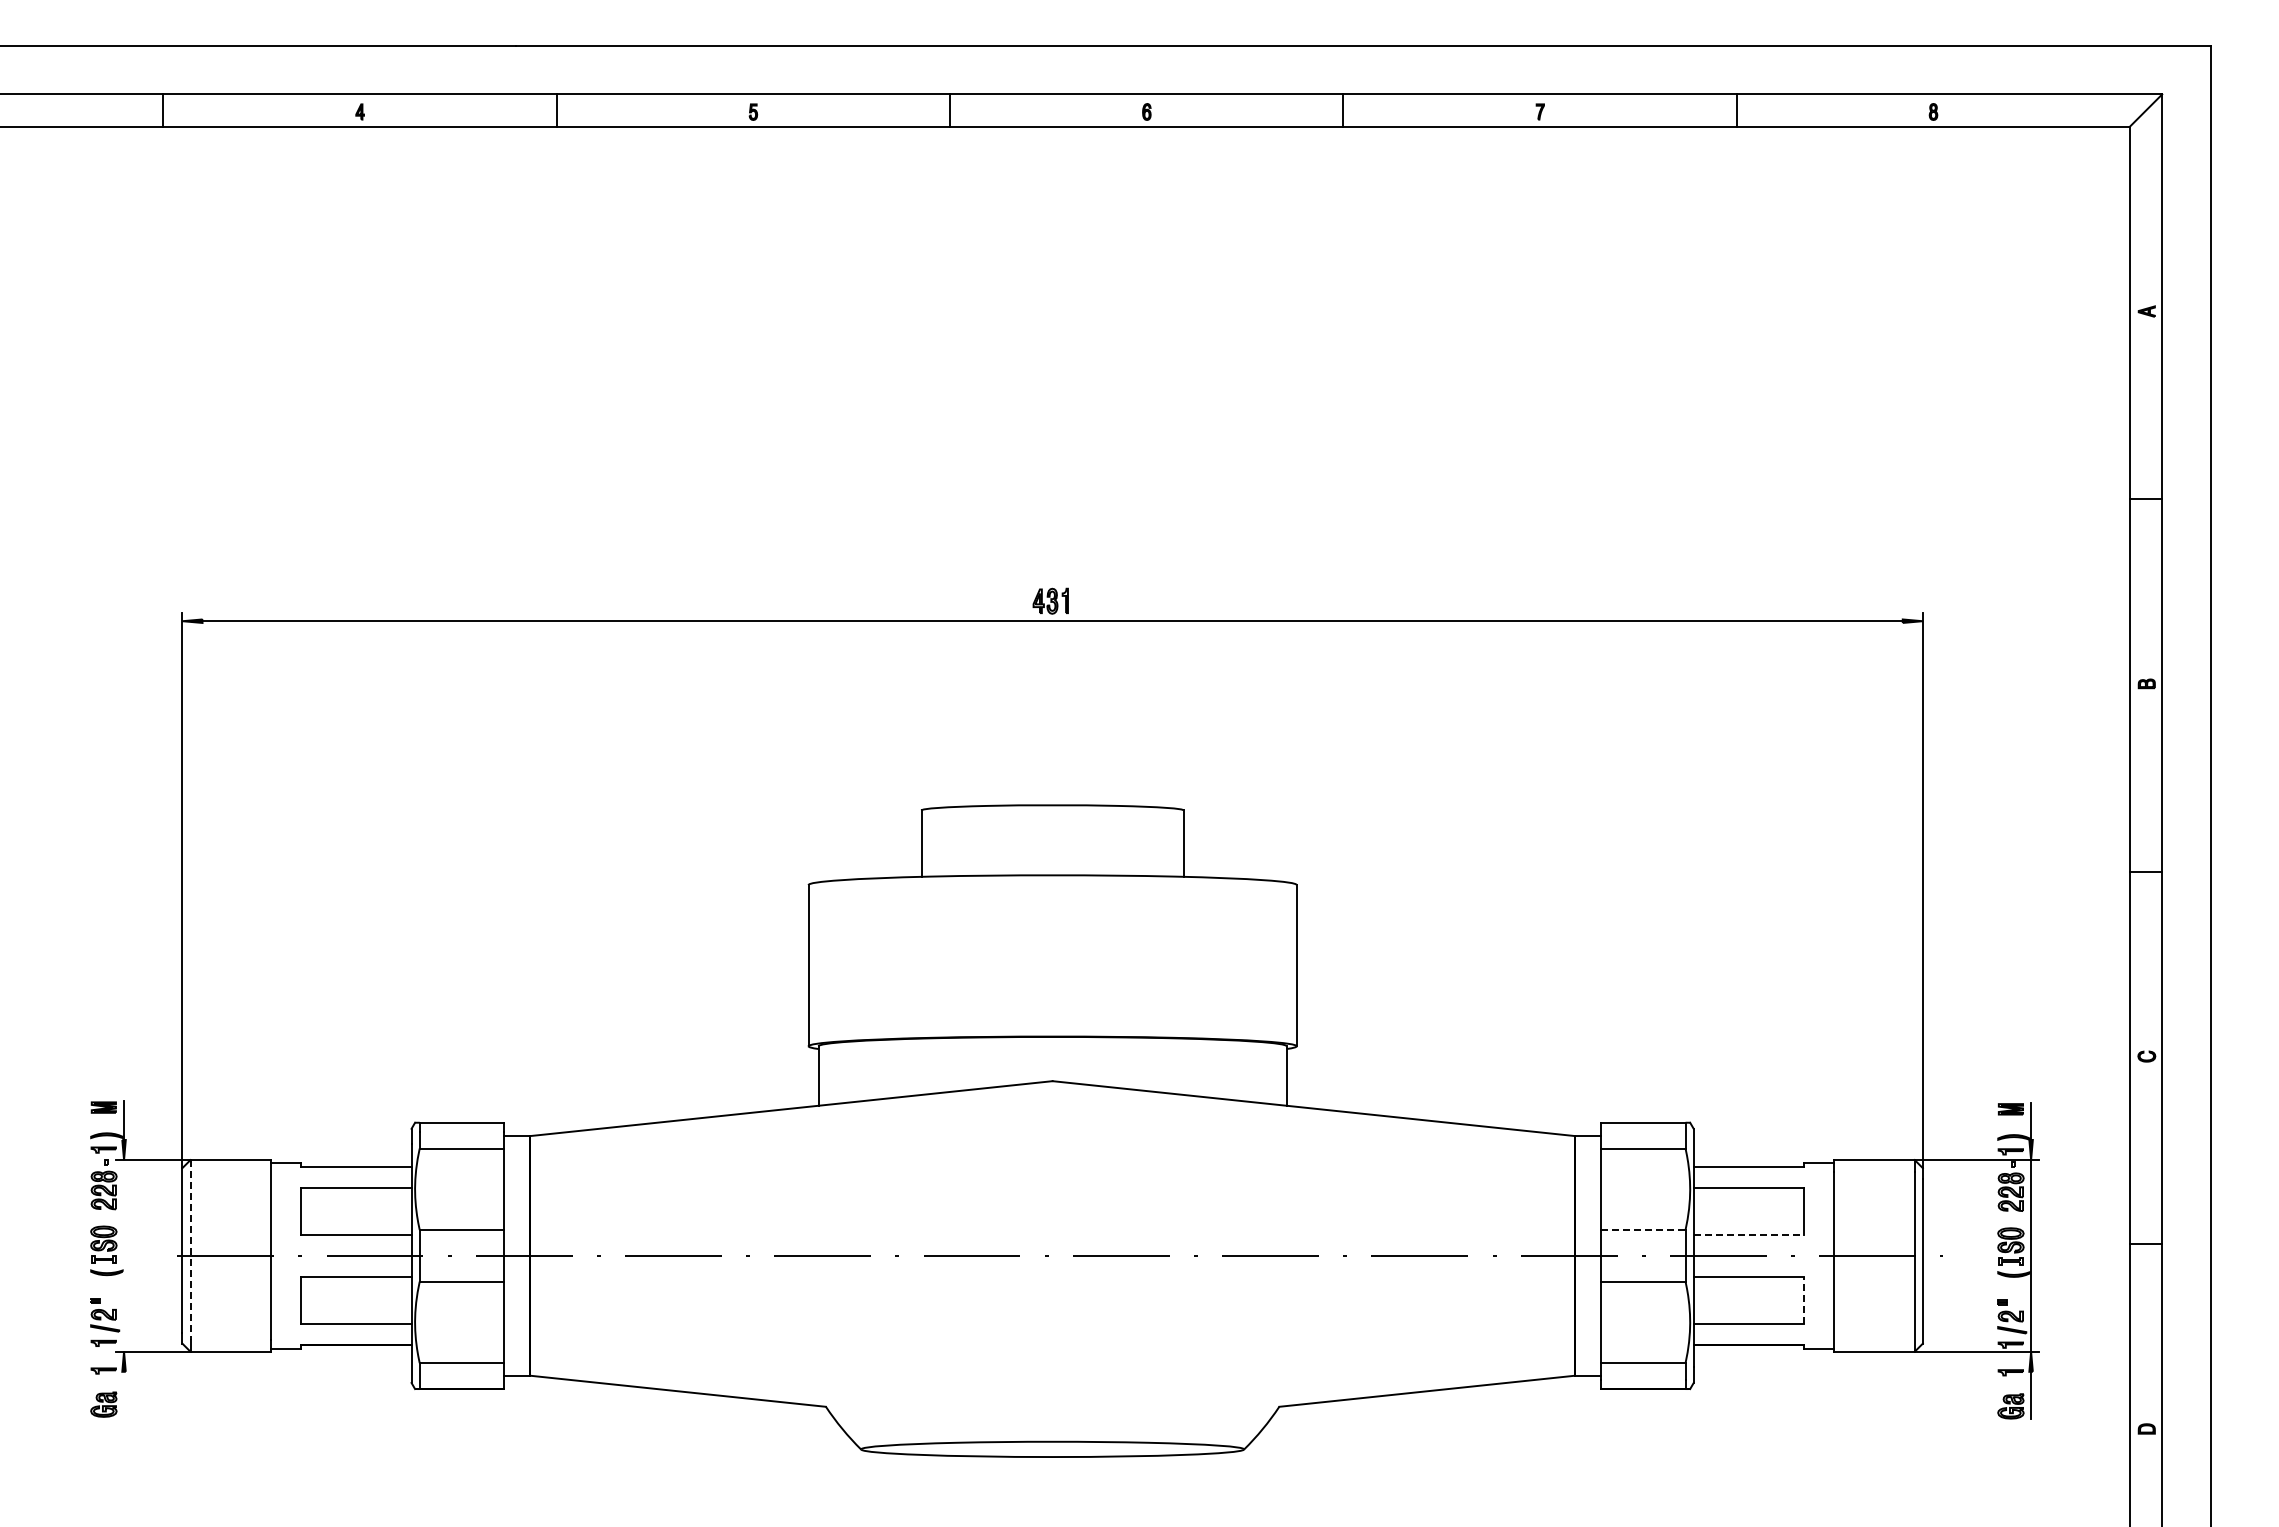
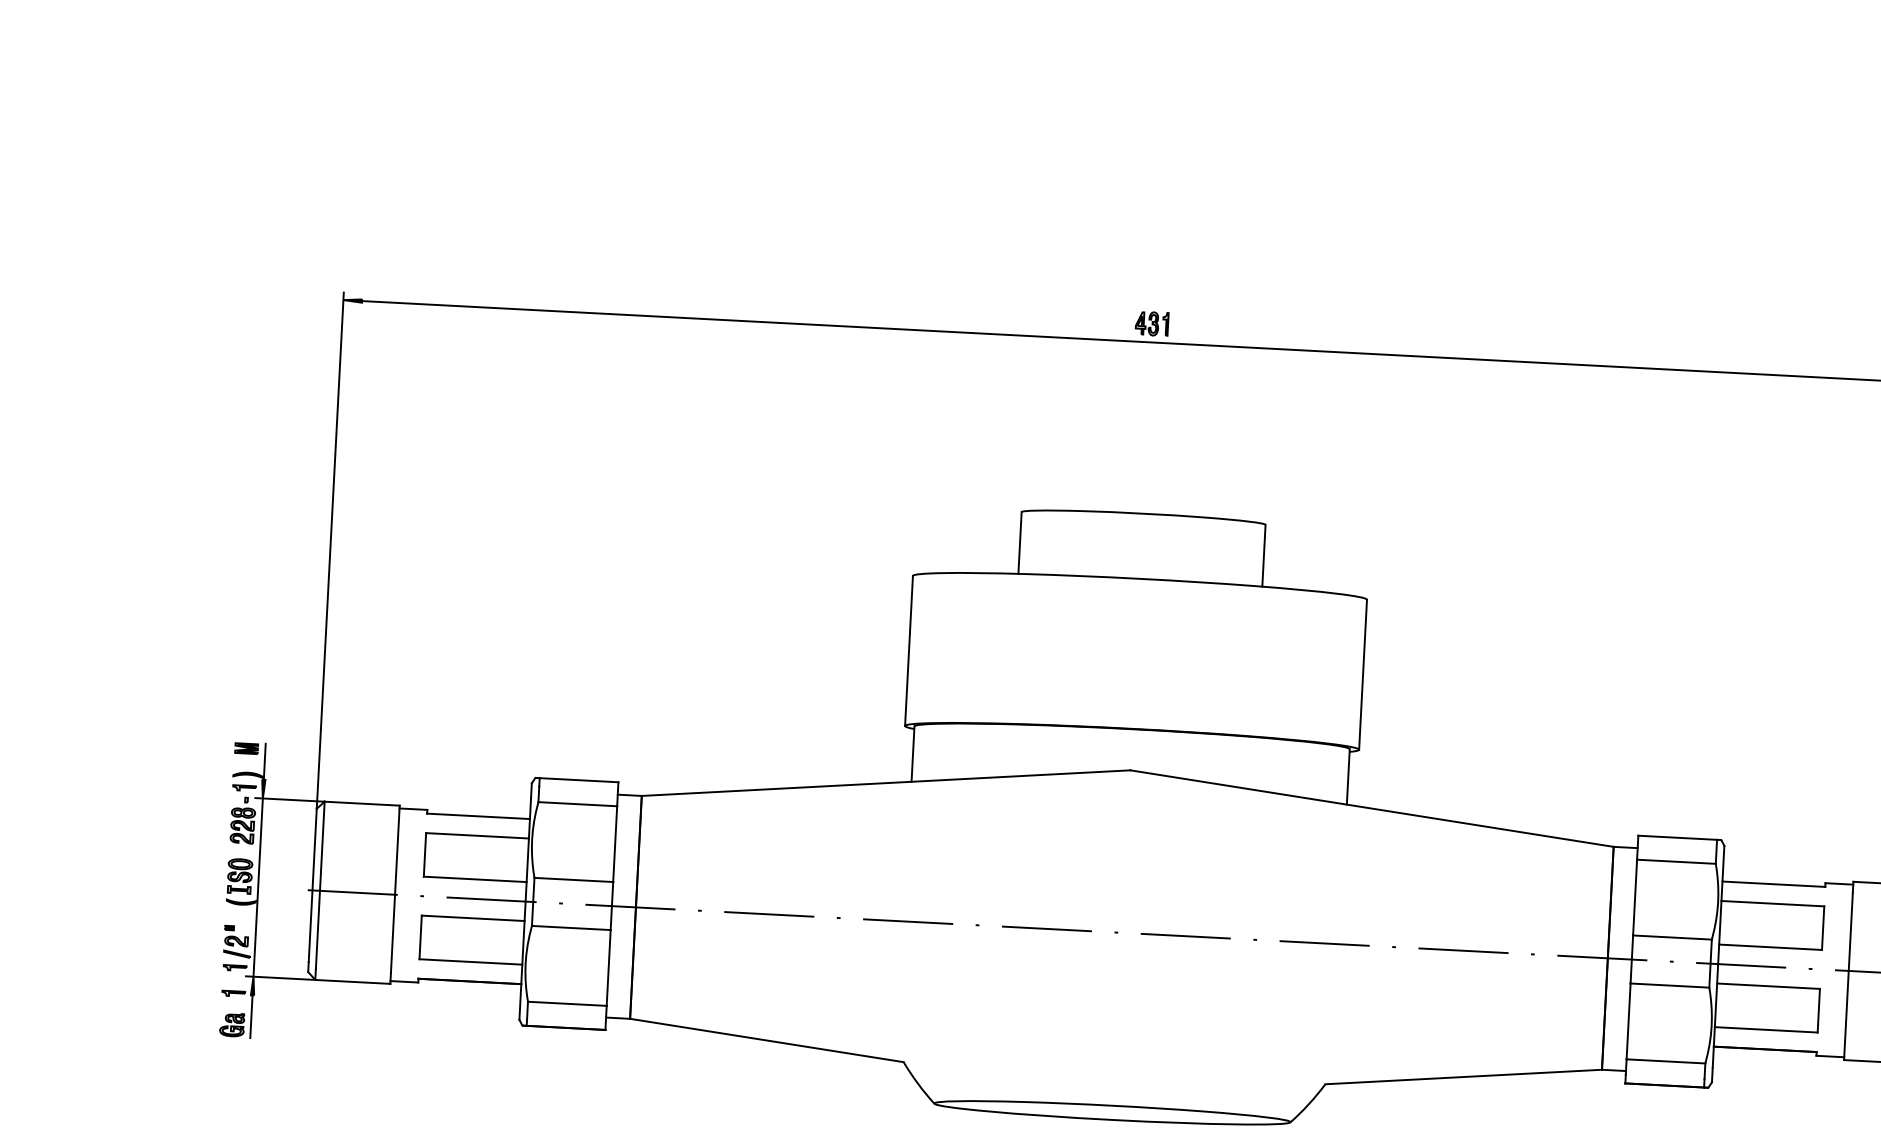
line: (1643, 1229) -> (1672, 937), dashed -> solid
line: (1749, 1234) -> (1771, 946), dashed -> solid
line: (190, 1250) -> (320, 885), dashed -> solid
line: (124, 1255) -> (258, 887), added
line: (1804, 1299) -> (1819, 1010), dashed -> solid
line: (124, 1394) -> (251, 1016), added

